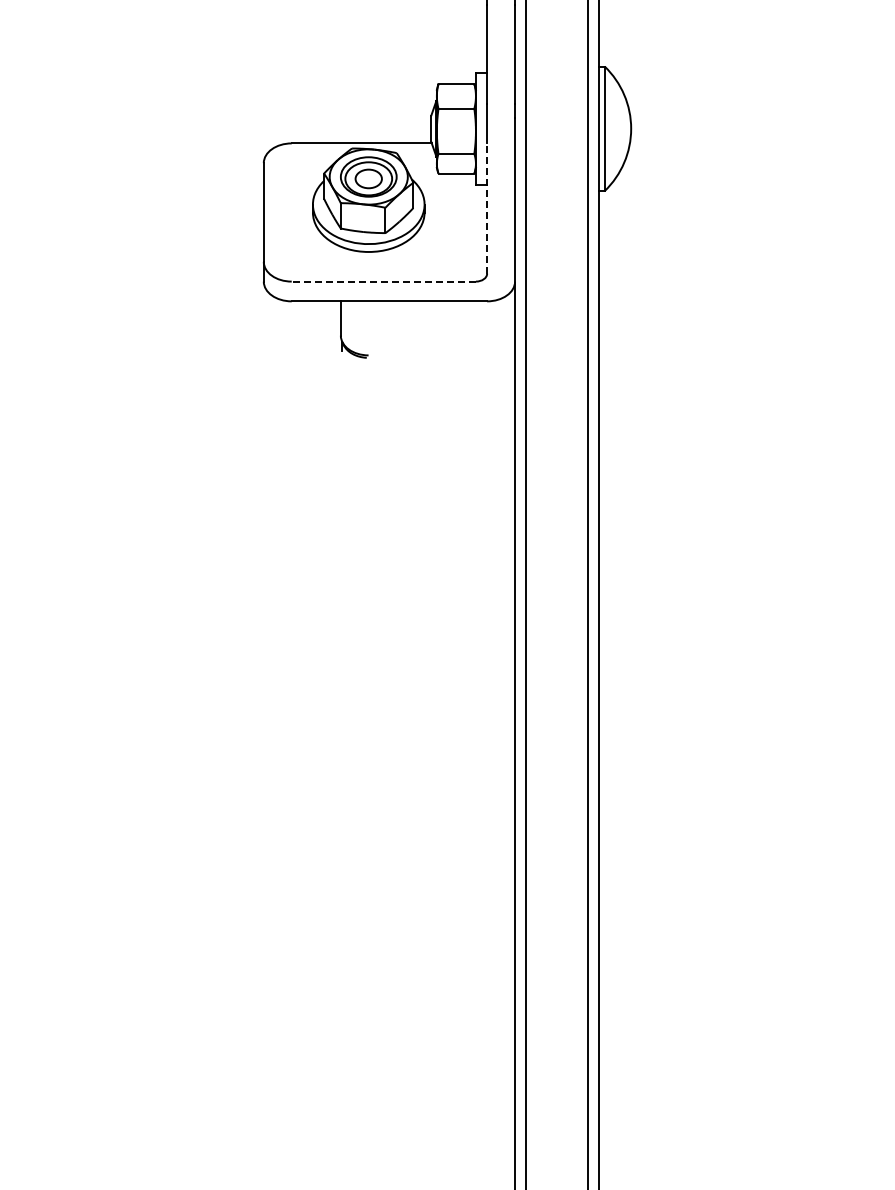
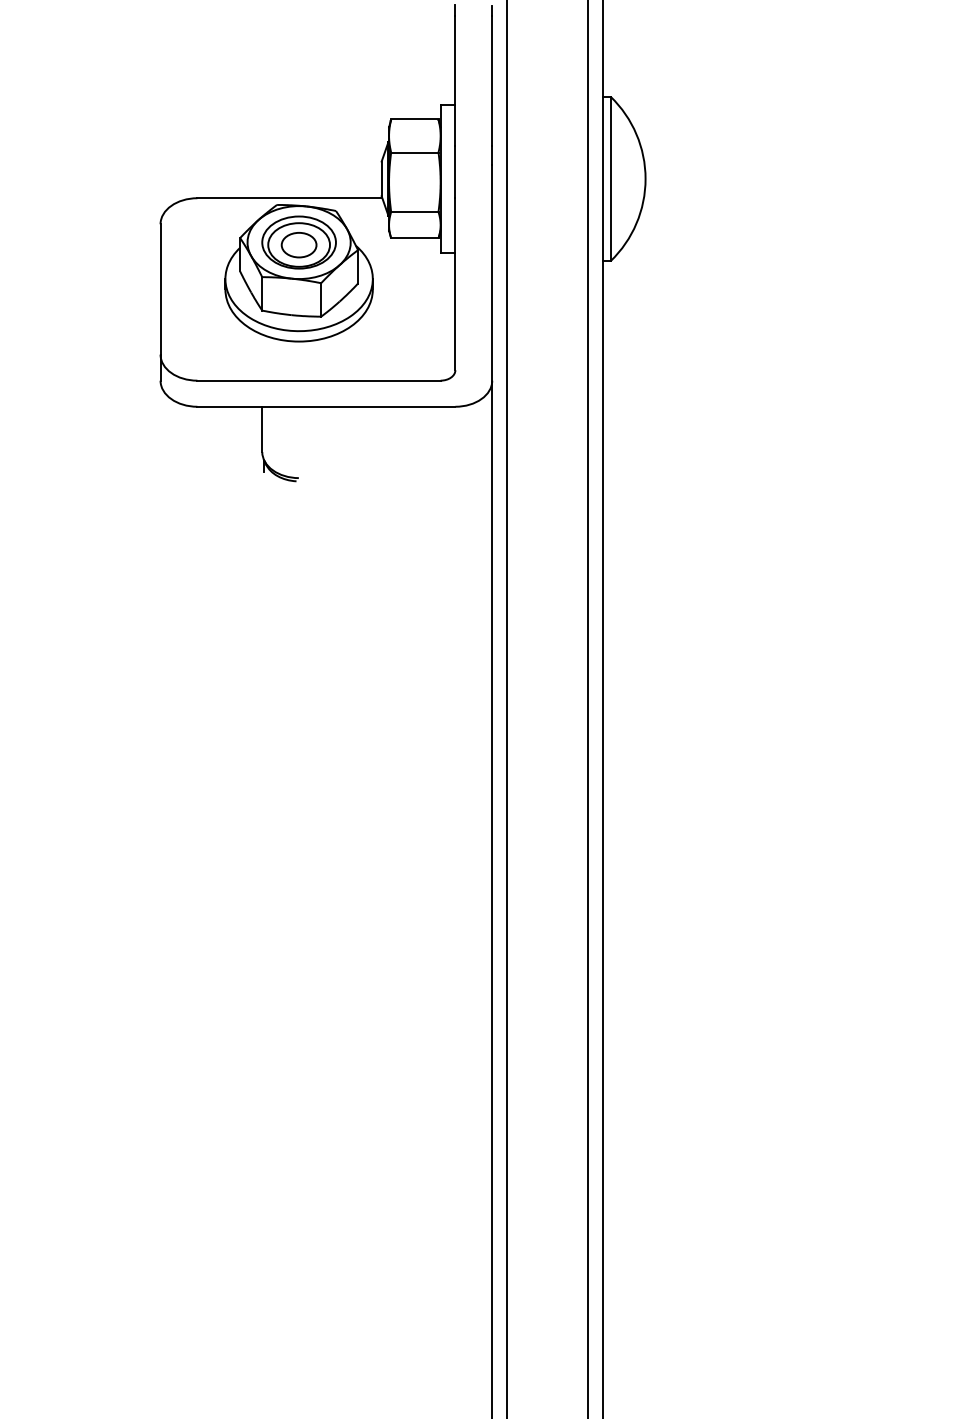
line: (487, 208) -> (455, 284), dashed -> solid
line: (383, 281) -> (318, 380), dashed -> solid

